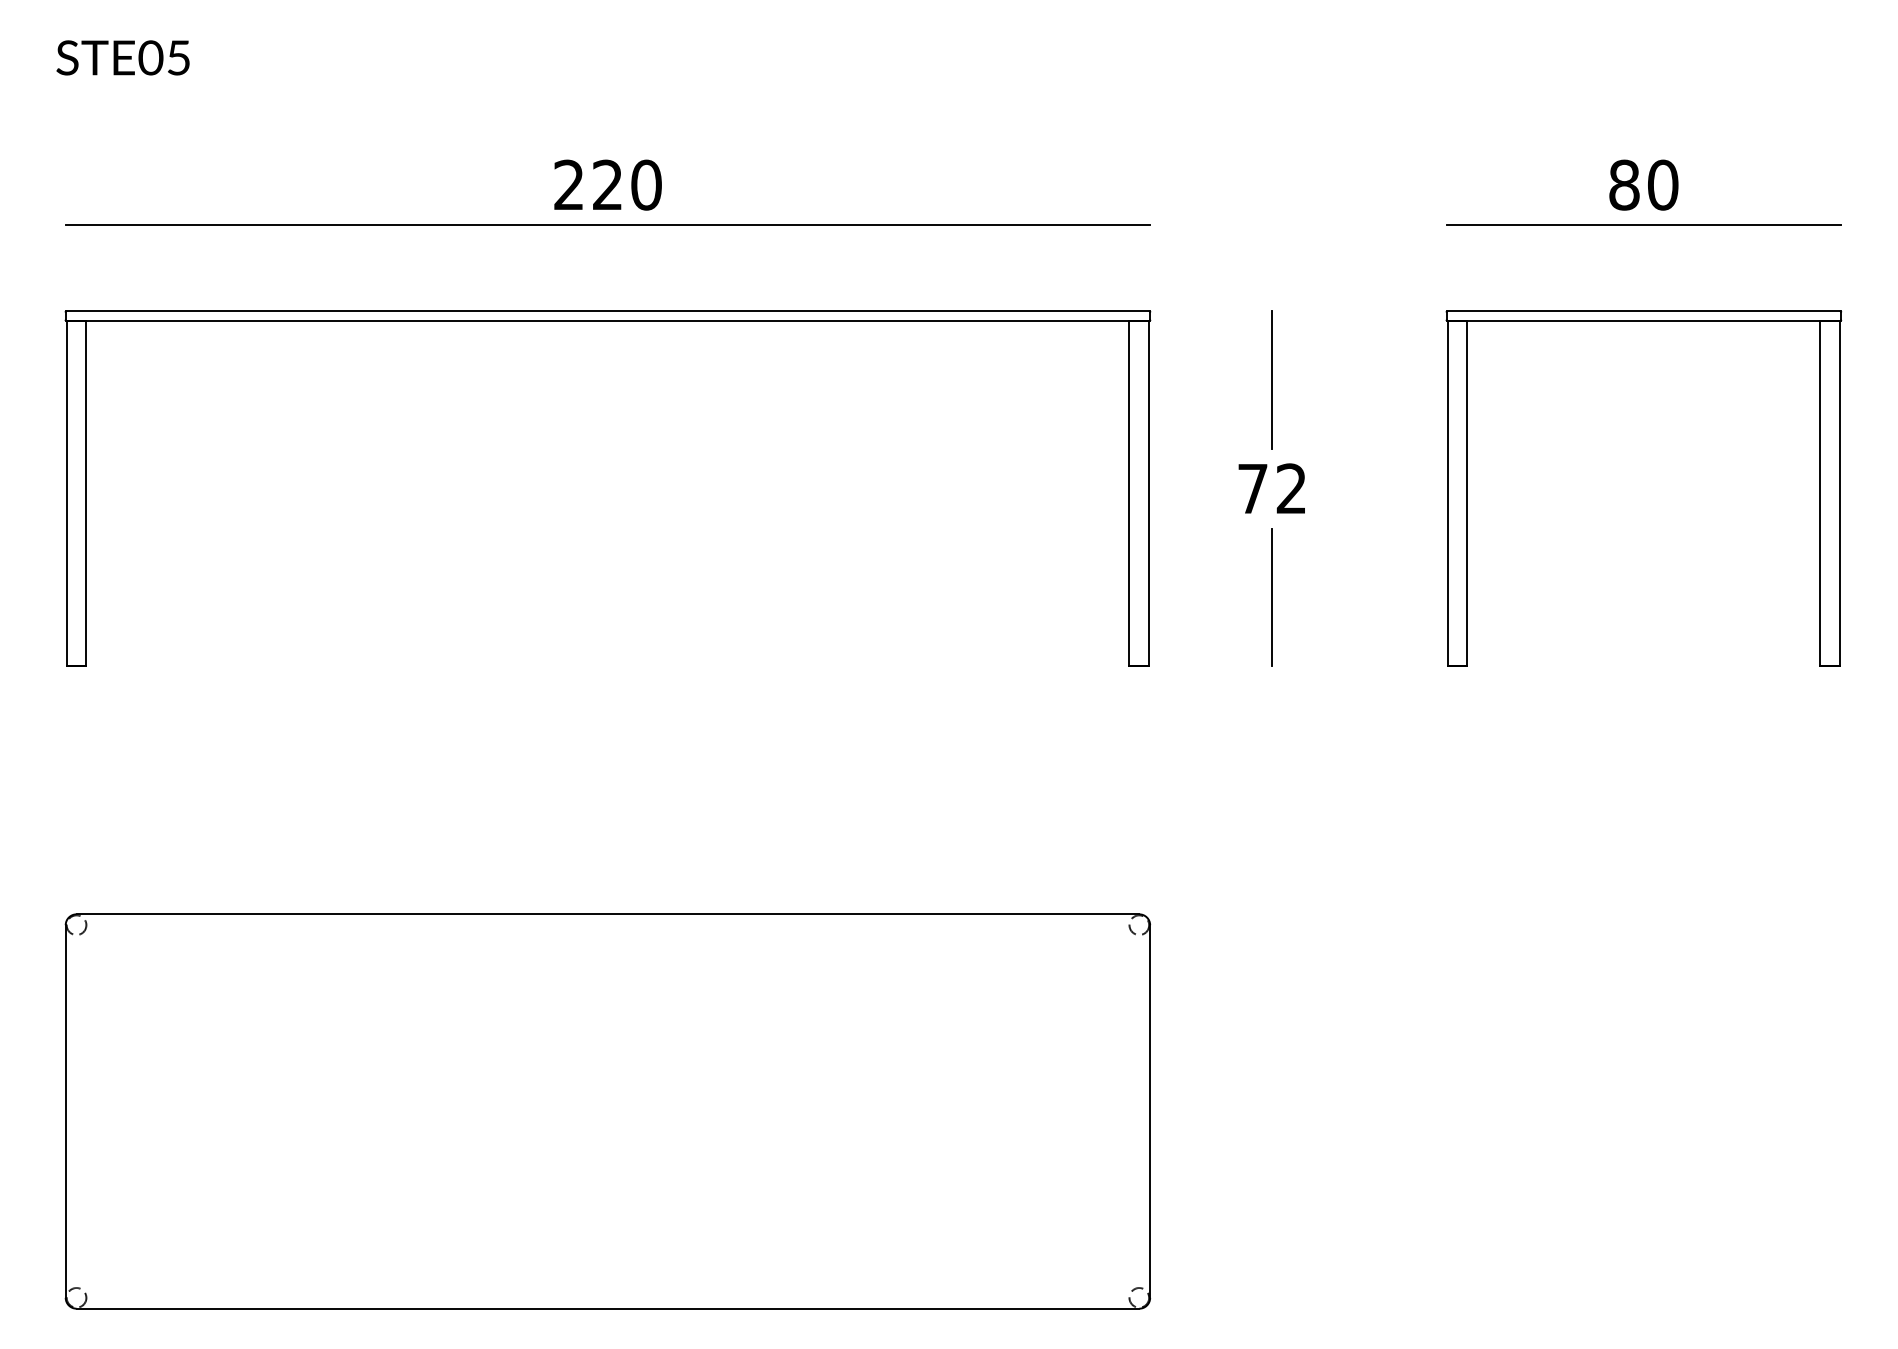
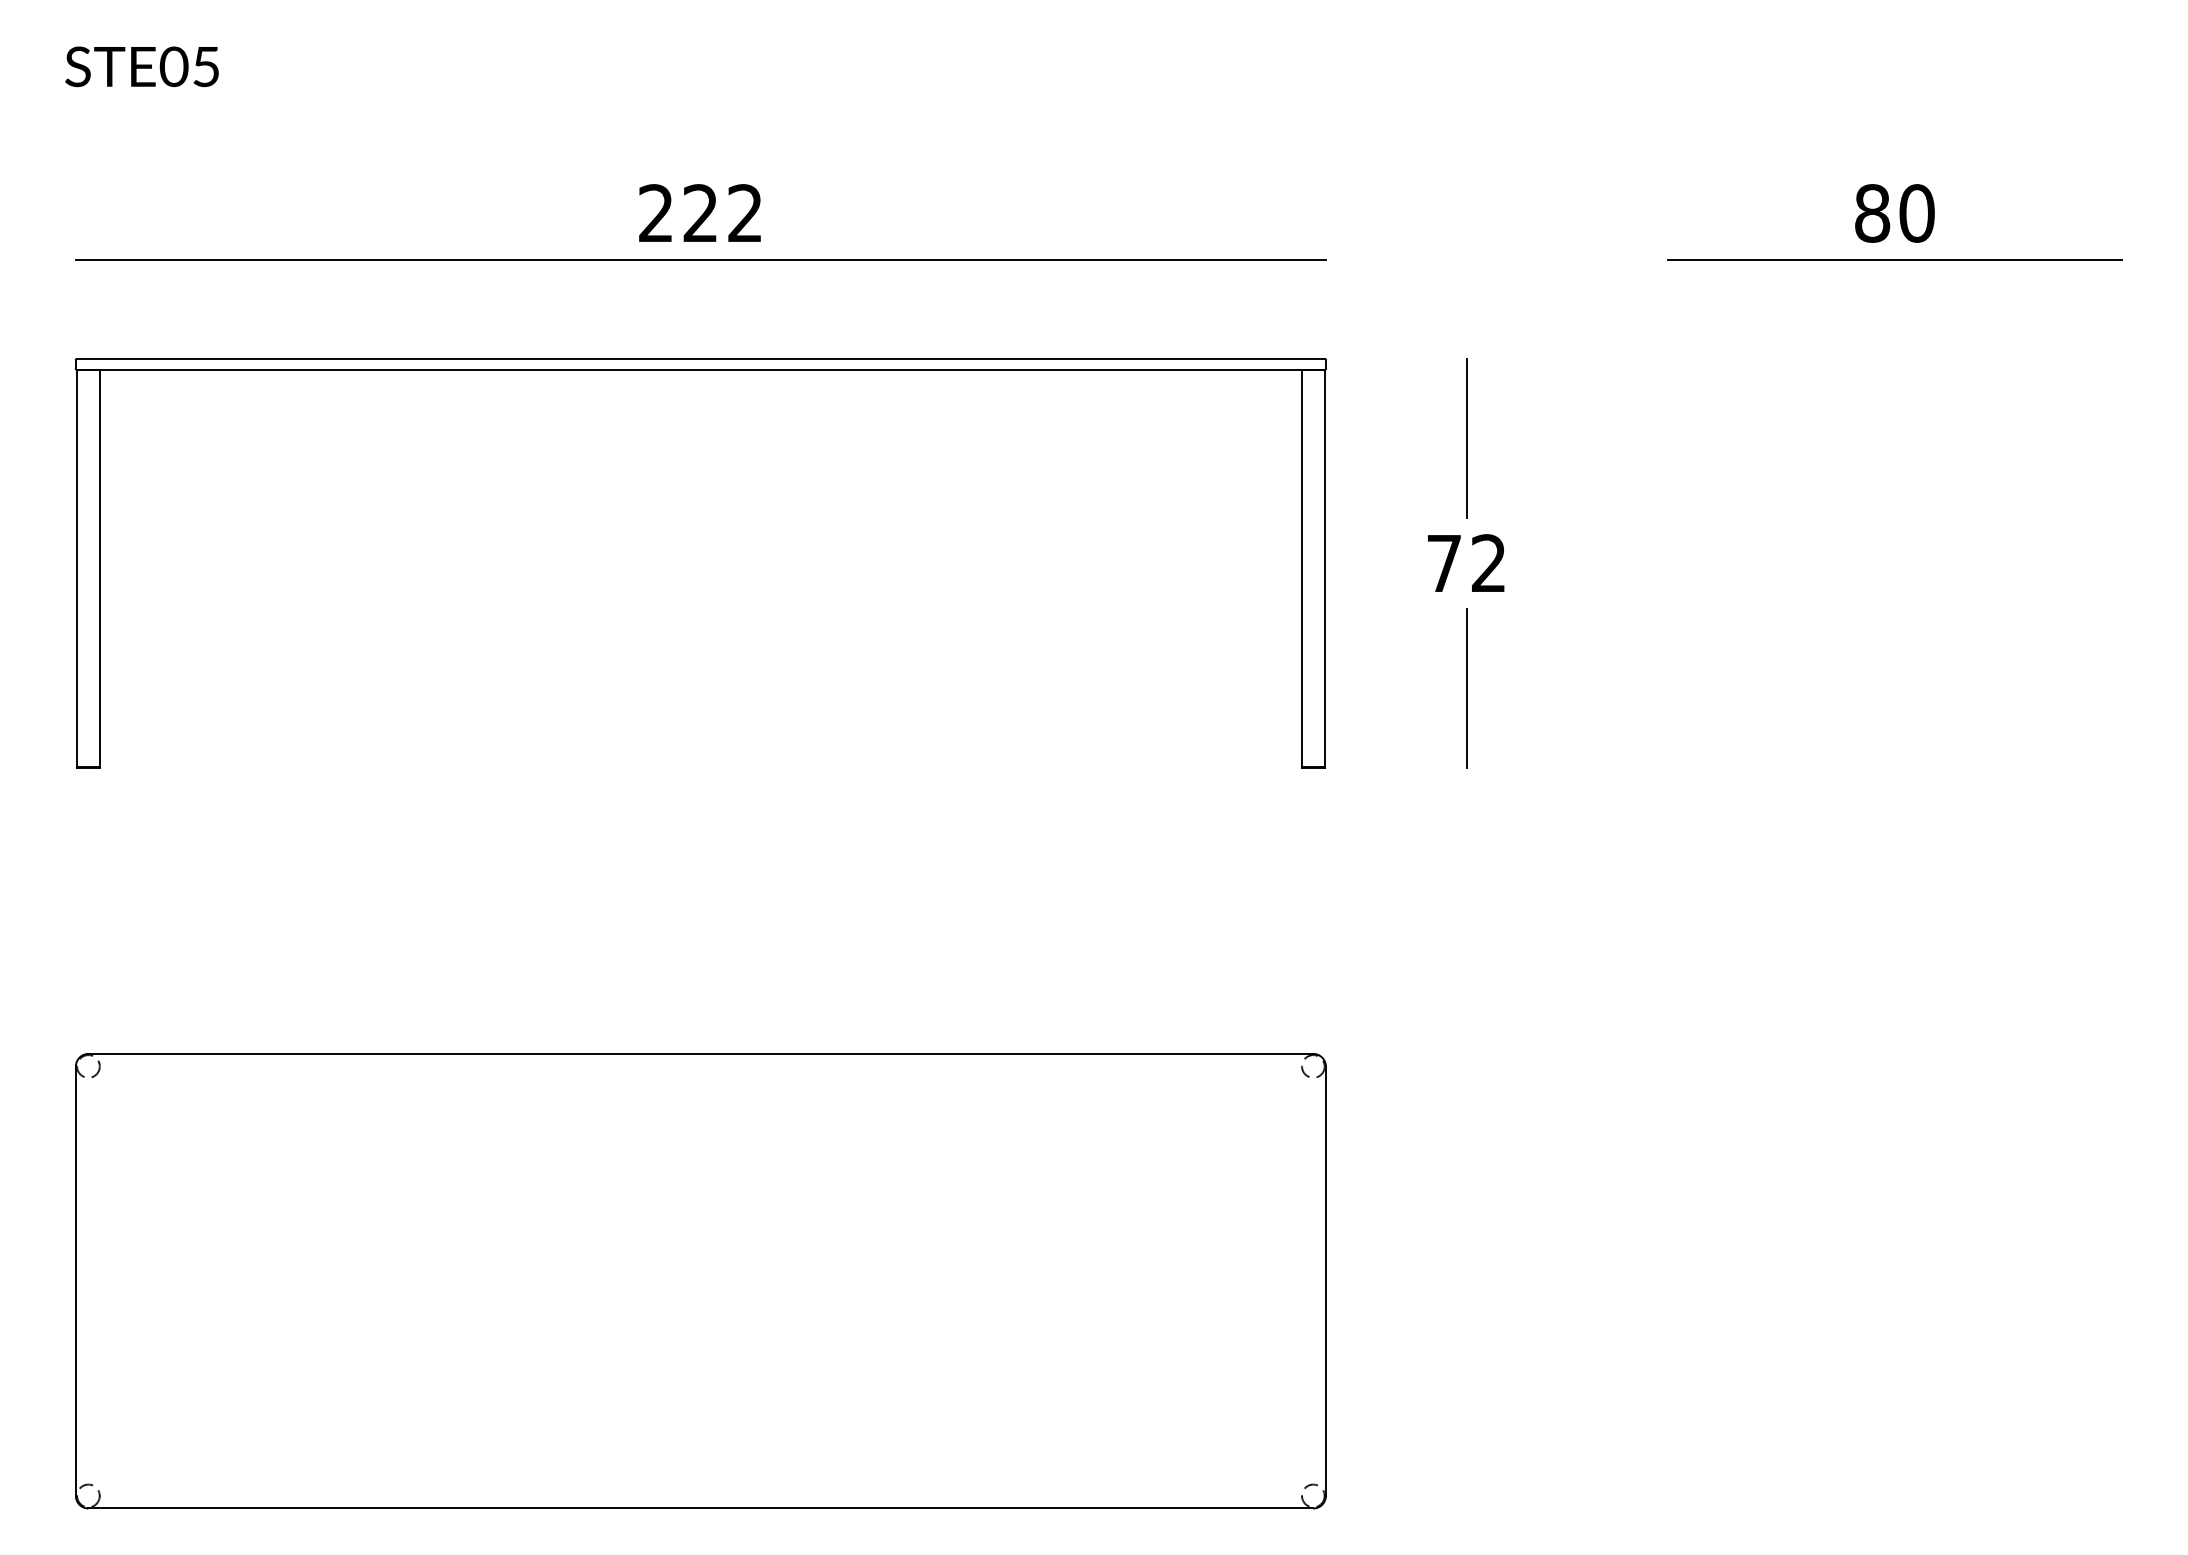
text: (646, 184) -> (745, 212), 220 -> 222
part: (1643, 321) -> (1894, 370), removed

